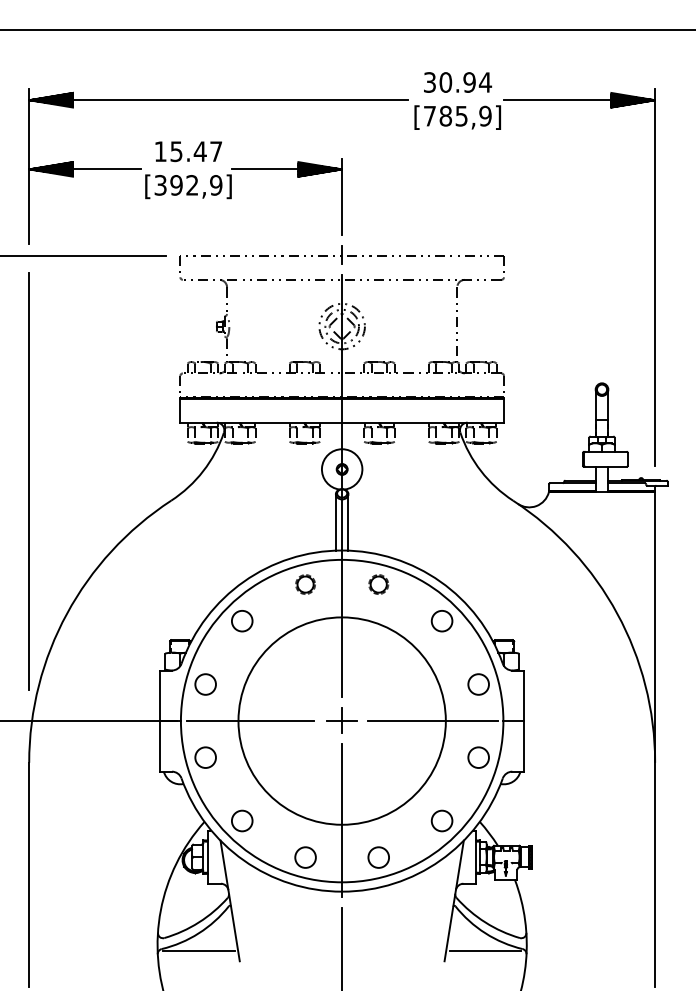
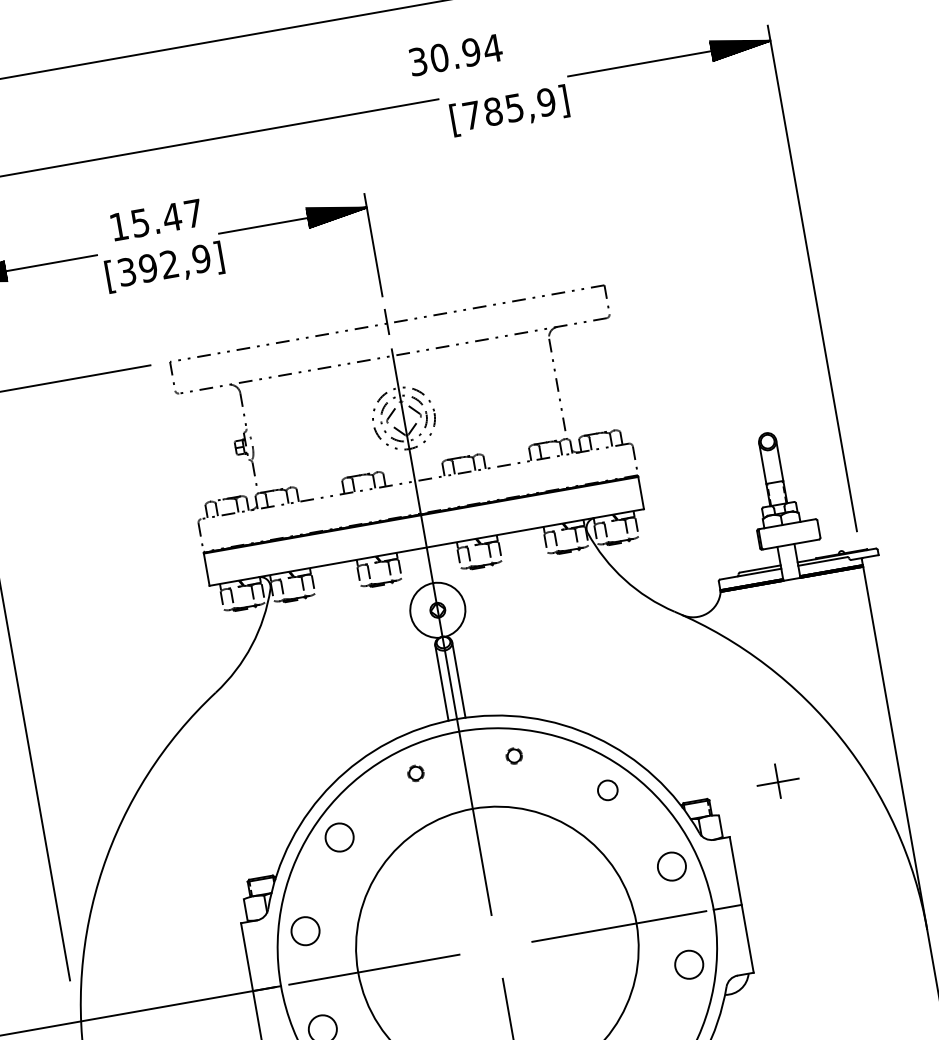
text: (458, 82) -> (456, 54), moved
circle: (305, 584) -> (415, 773), size x0.6
part: (378, 584) -> (513, 756), size x0.6
circle: (441, 621) -> (607, 790), size x0.7
part: (341, 720) -> (777, 781), moved

